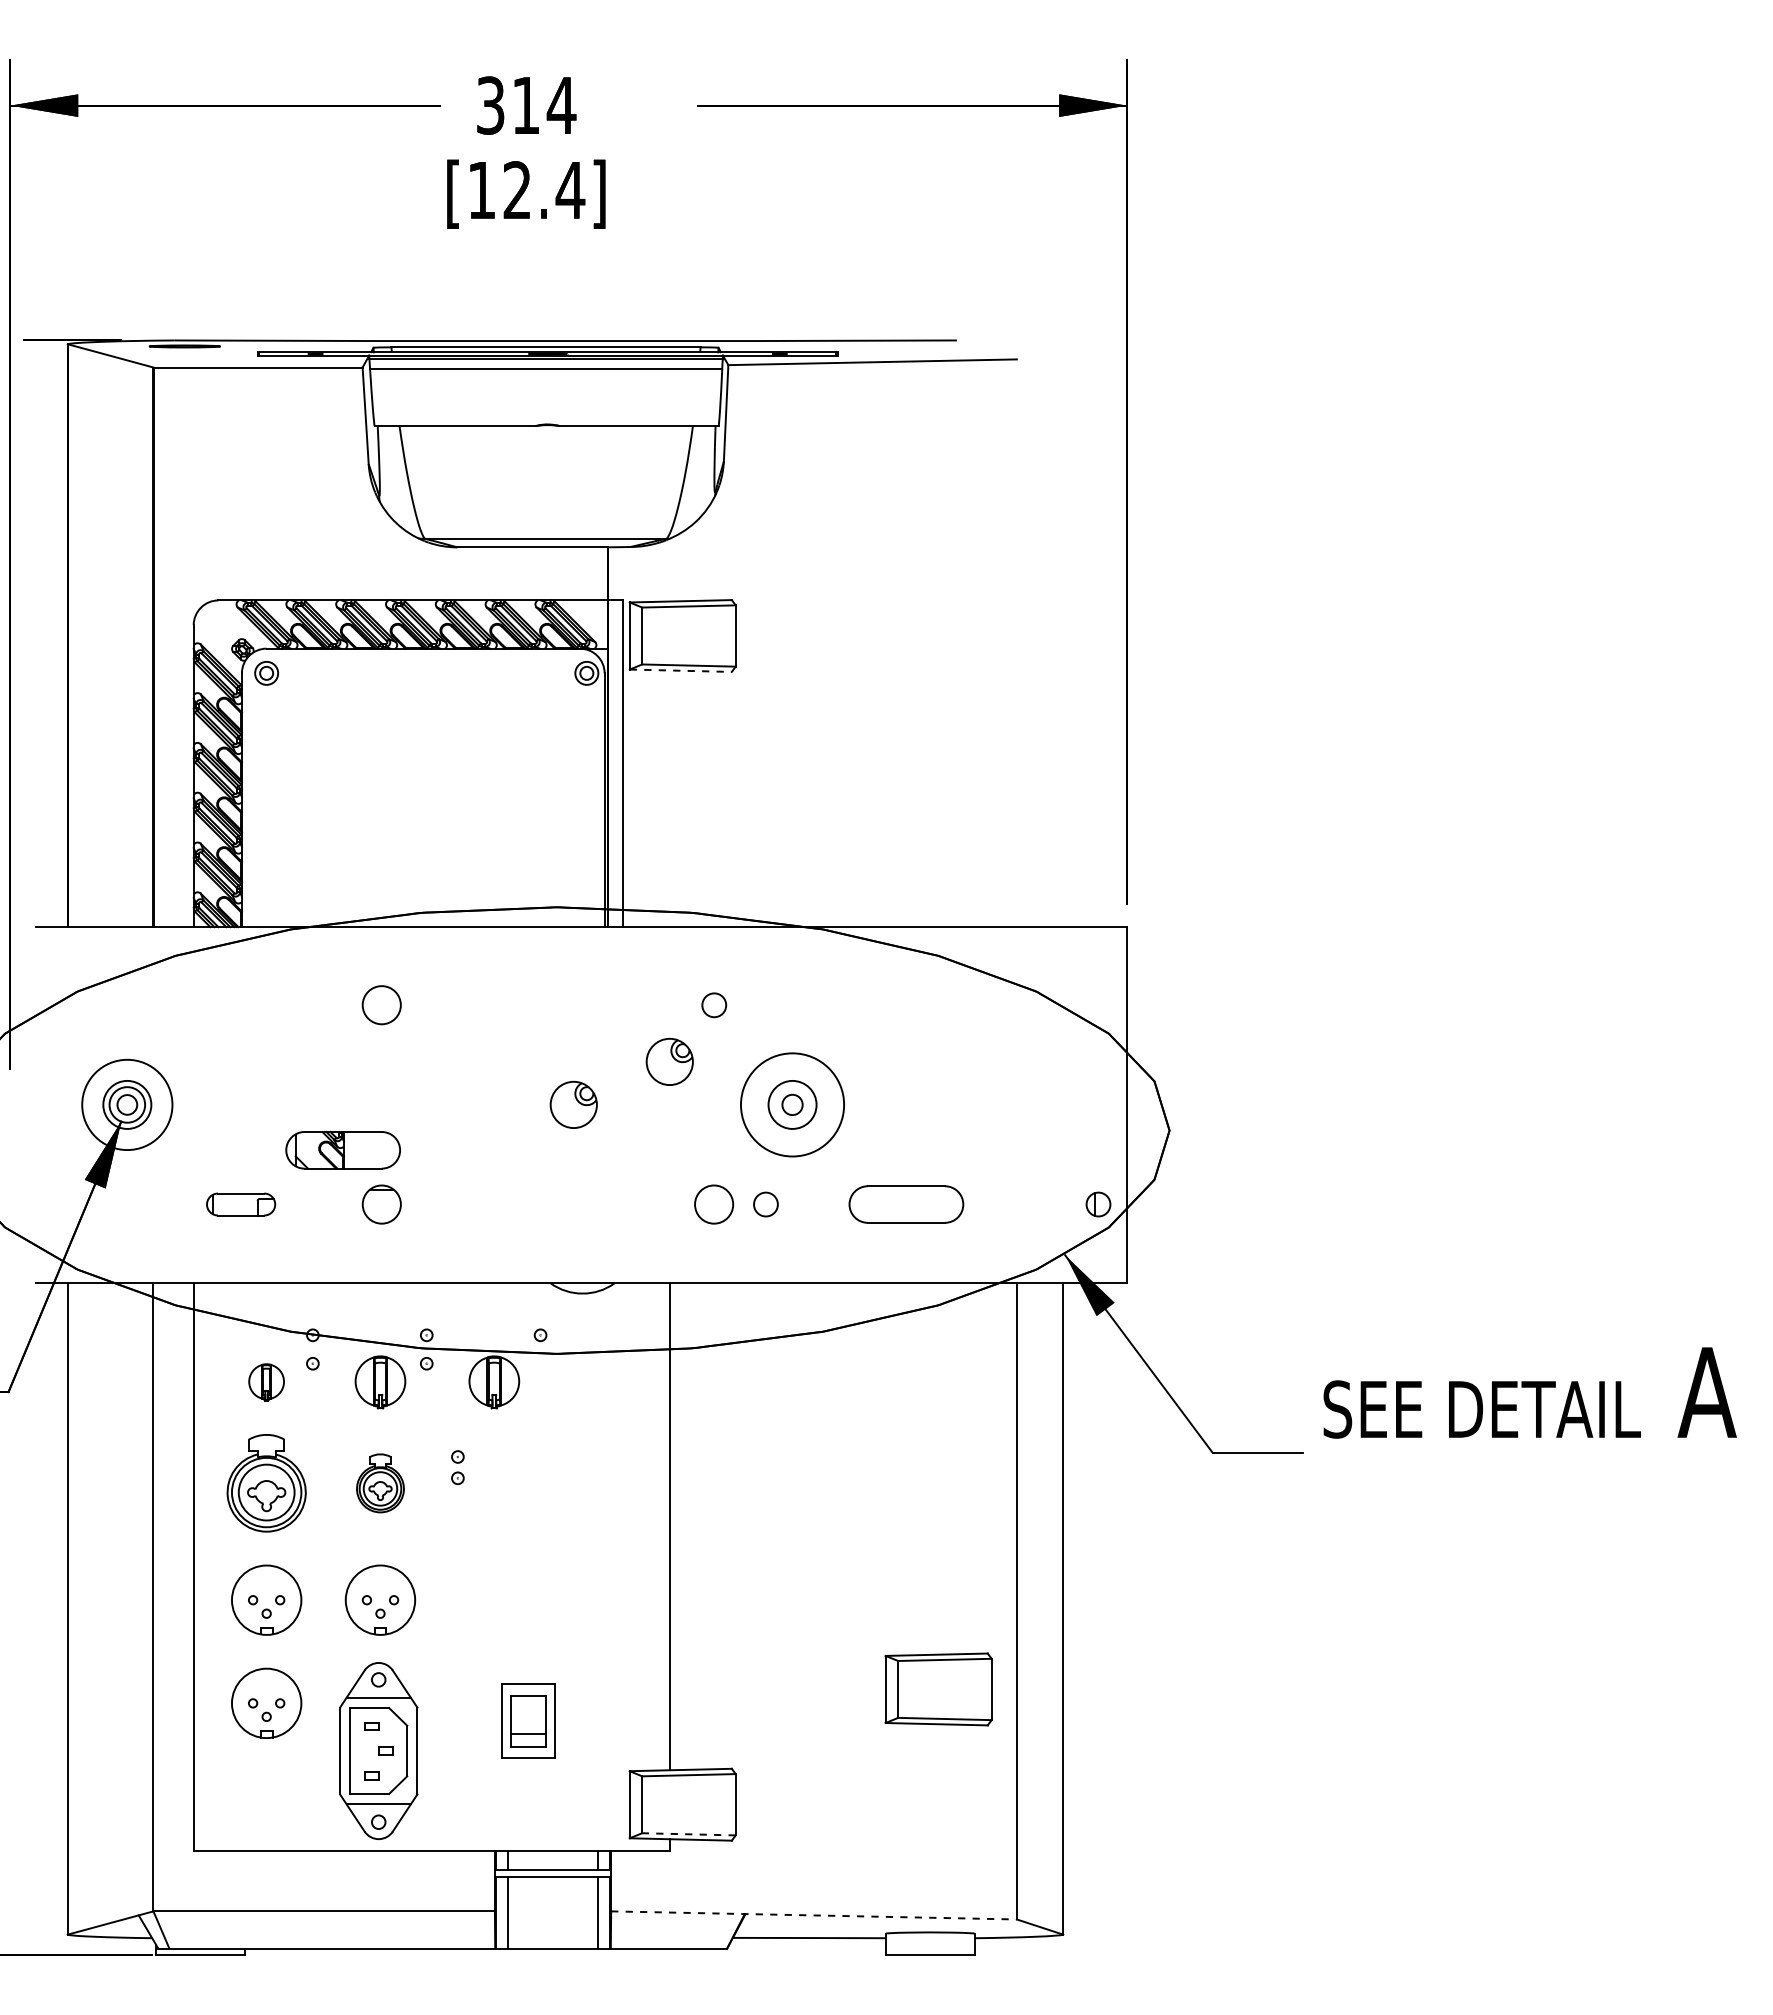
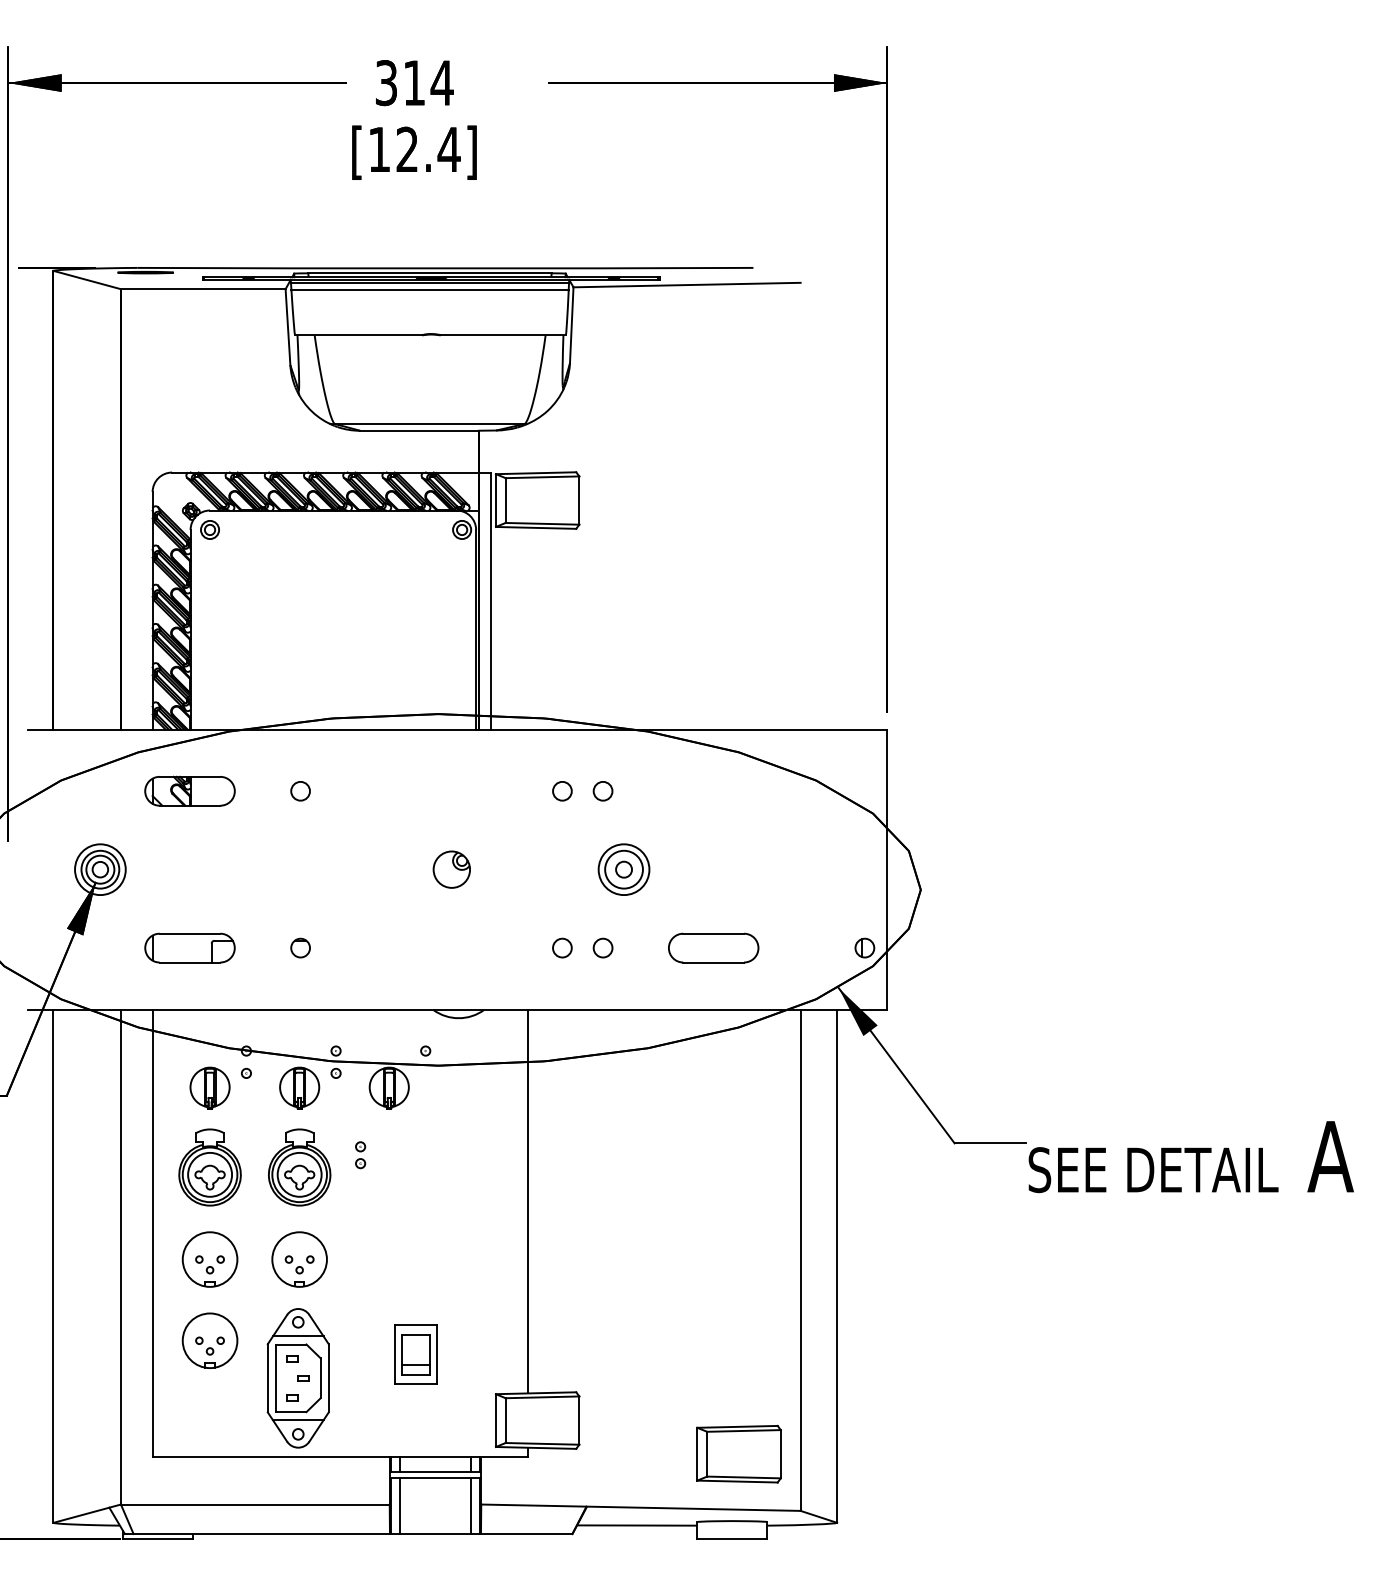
line: (681, 670) -> (536, 527), dashed -> solid
circle: (381, 1005) -> (300, 791), size x0.62
circle: (765, 1005) -> (602, 791), added
part: (669, 1061) -> (527, 835), removed
circle: (127, 1104) -> (100, 869), size x0.71
circle: (792, 1104) -> (624, 869), size x0.62
part: (342, 1149) -> (189, 790), moved
part: (240, 1204) -> (189, 948), size x1.67
part: (381, 1204) -> (300, 948), size x0.62
circle: (714, 1204) -> (562, 948), size x0.62
part: (266, 1382) -> (209, 1088), size x1.43
text: (1529, 1392) -> (1190, 1156), moved
part: (380, 1483) -> (299, 1167), size x1.67
part: (938, 1689) -> (738, 1454), moved
line: (688, 1834) -> (542, 1444), dashed -> solid
line: (814, 1915) -> (641, 1507), dashed -> solid

